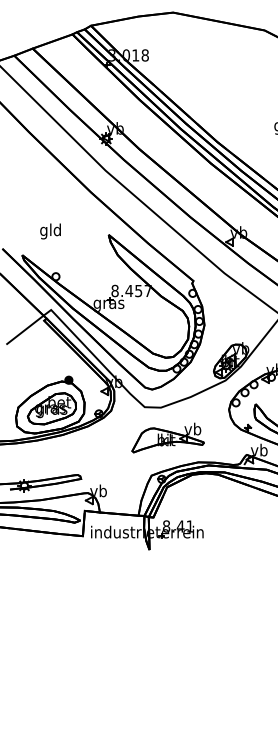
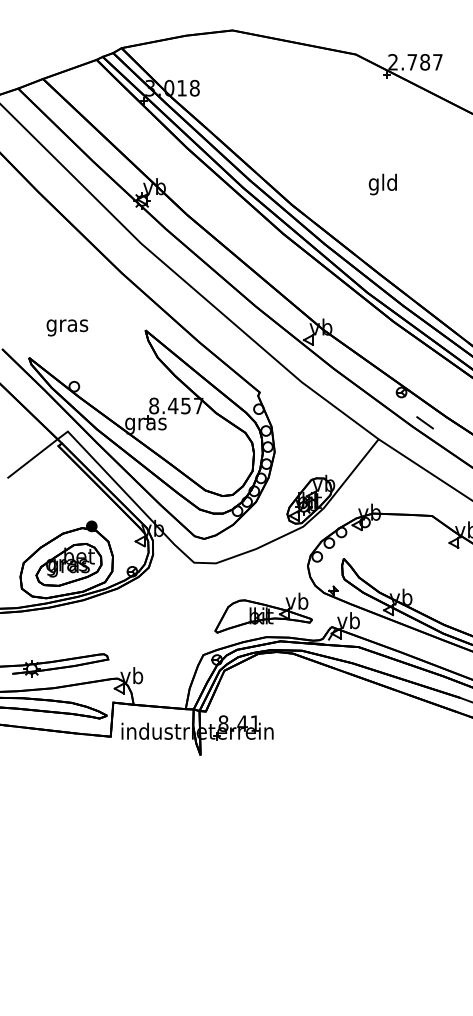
text: (50, 231) -> (67, 325), gld -> gras
part: (168, 437) -> (263, 612), moved

